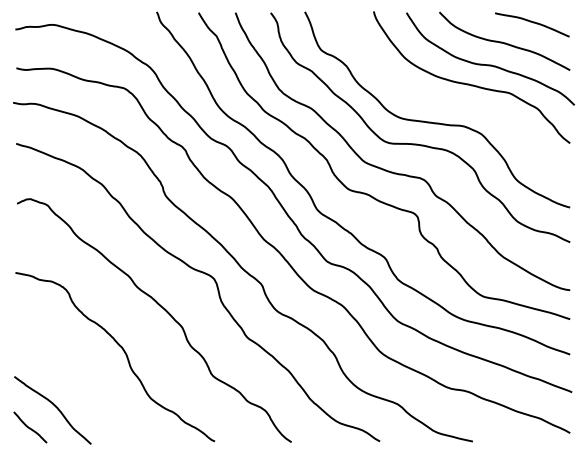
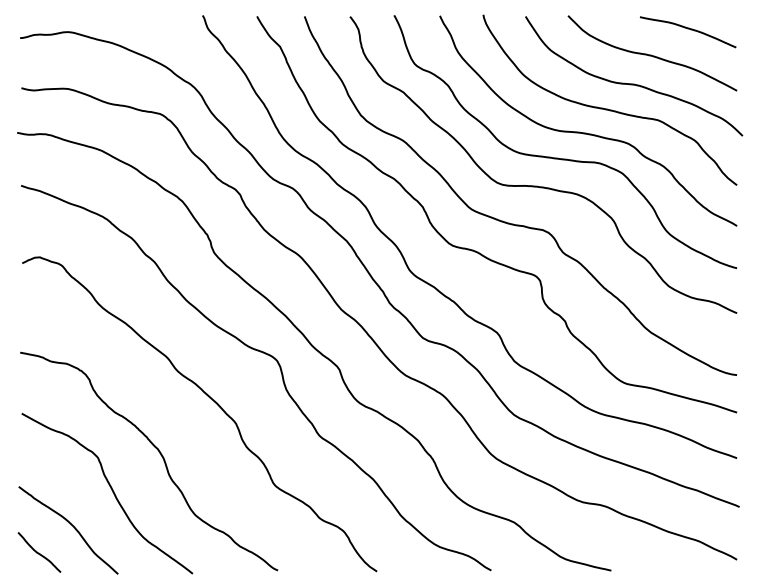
curve: (453, 102) -> (586, 132), added
curve: (86, 379) -> (111, 490), added

